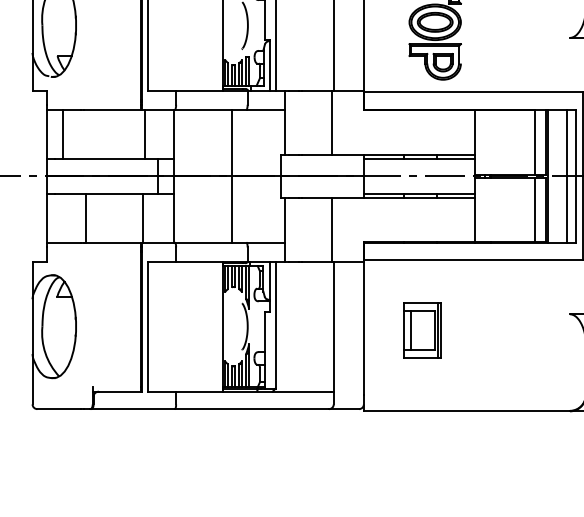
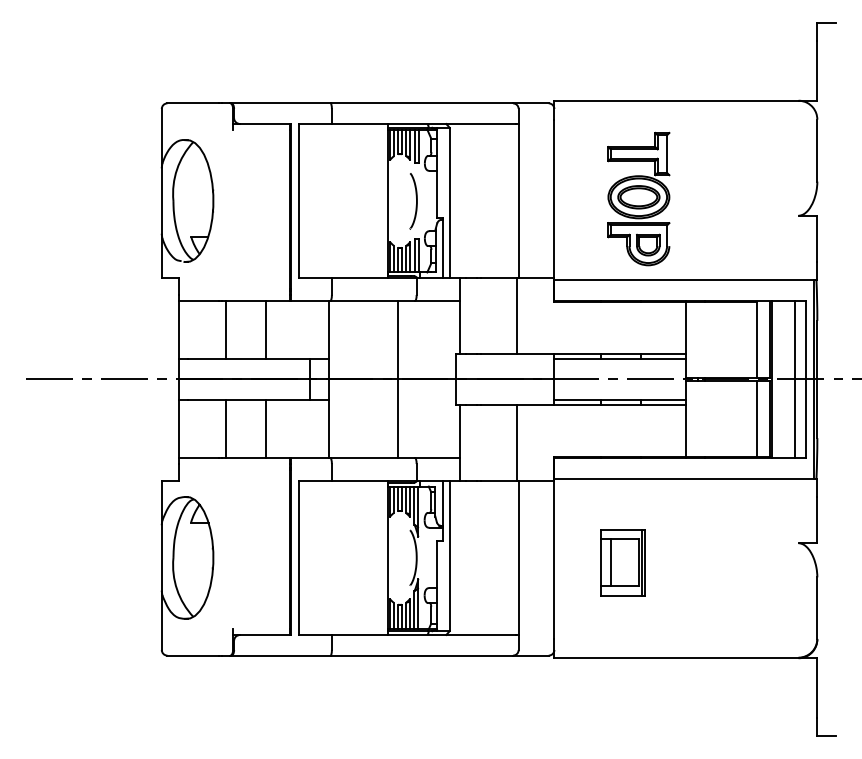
line: (62, 133) -> (225, 329), moved
line: (144, 133) -> (265, 329), moved
line: (142, 218) -> (265, 429), moved

